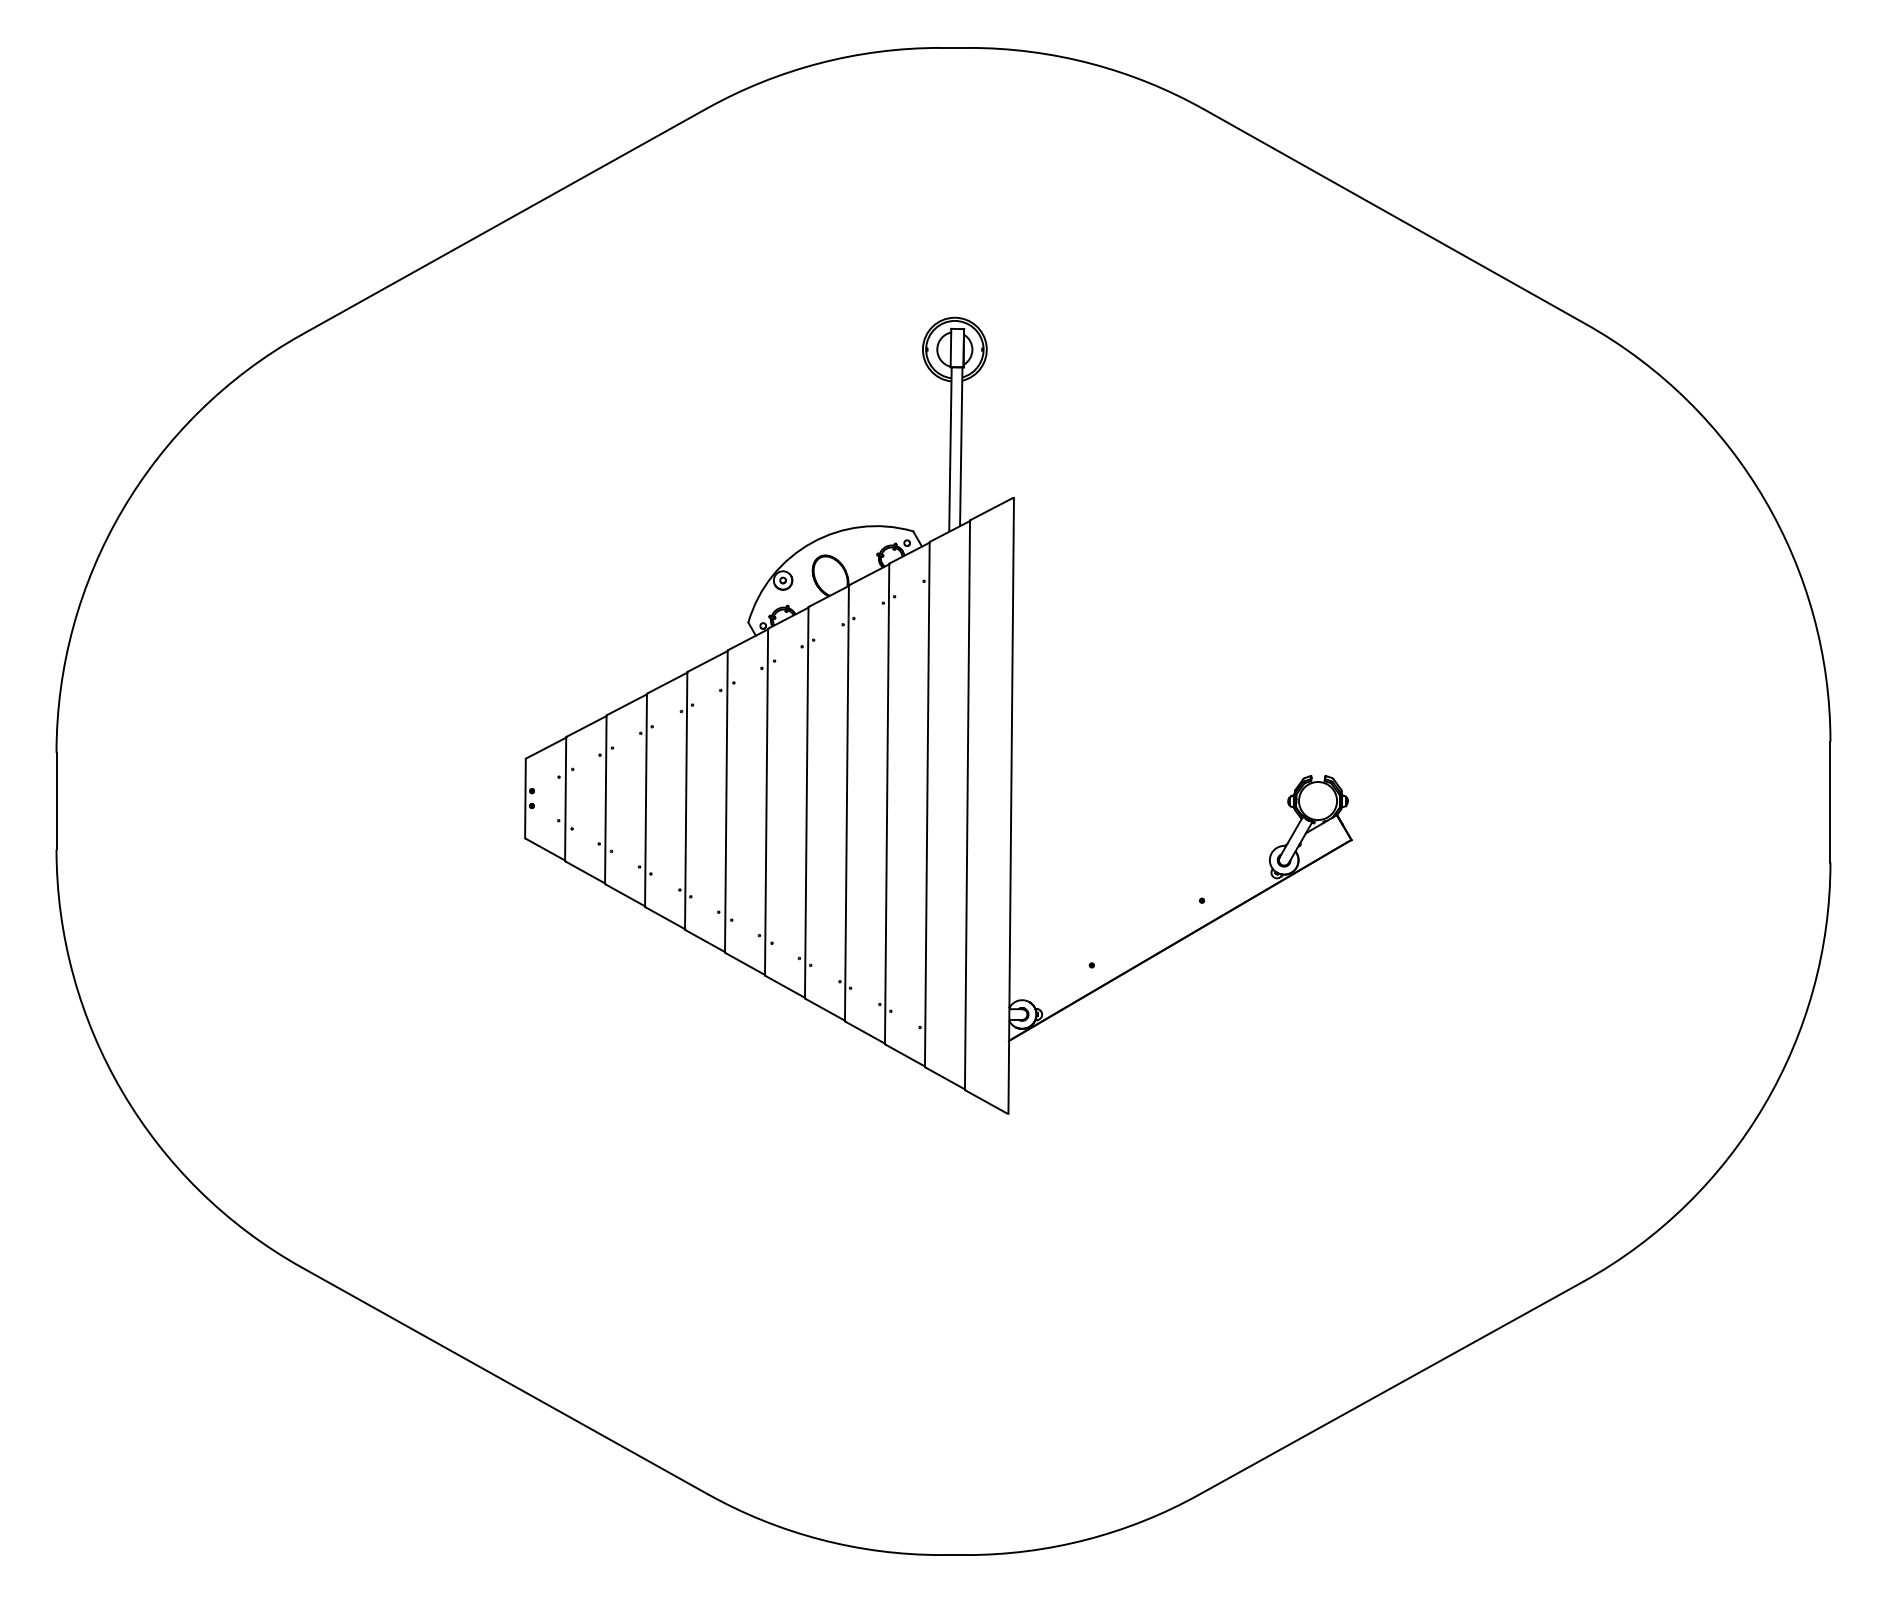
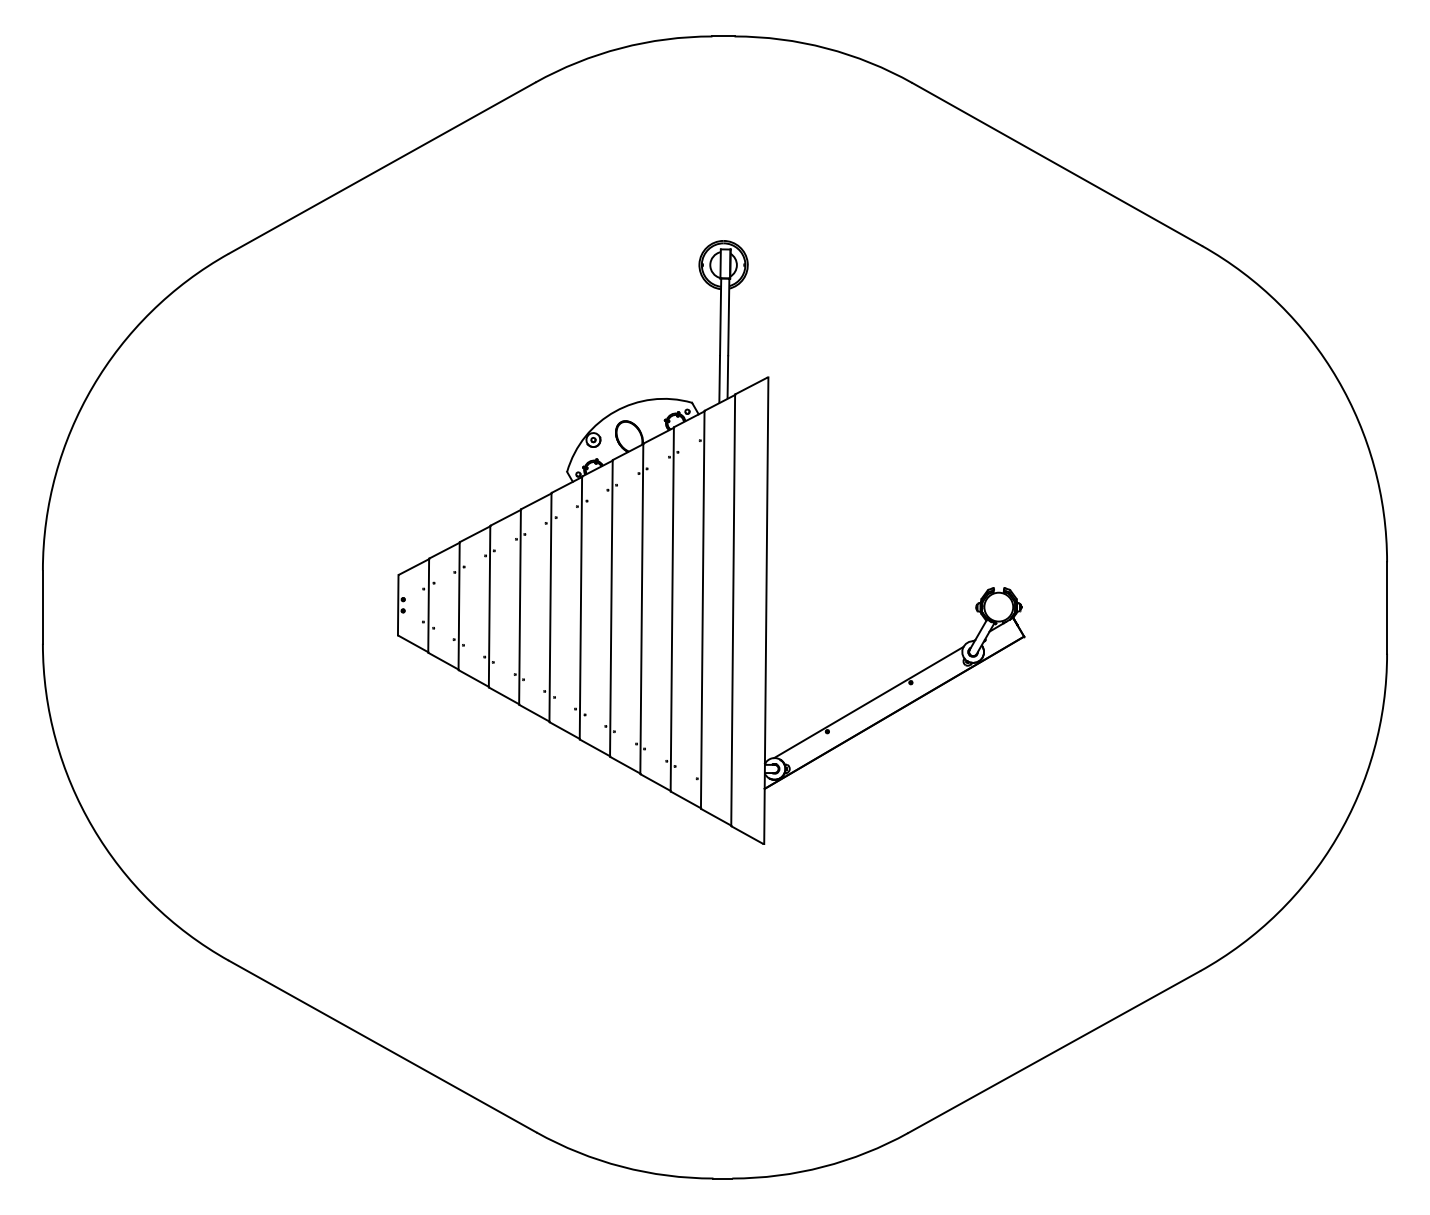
line: (1146, 926) -> (868, 702), added

